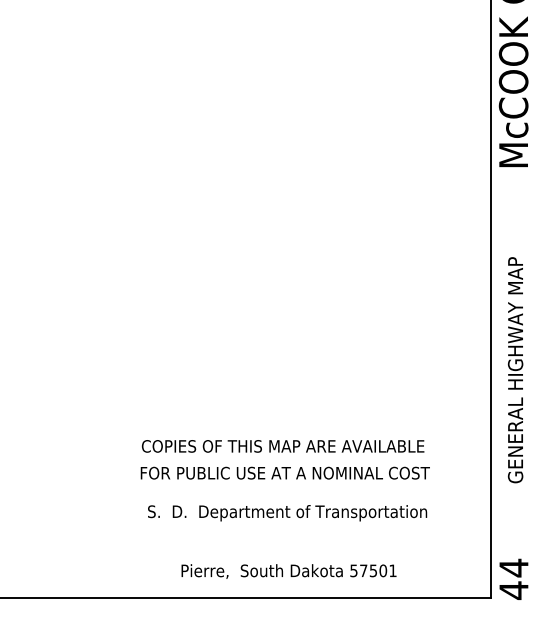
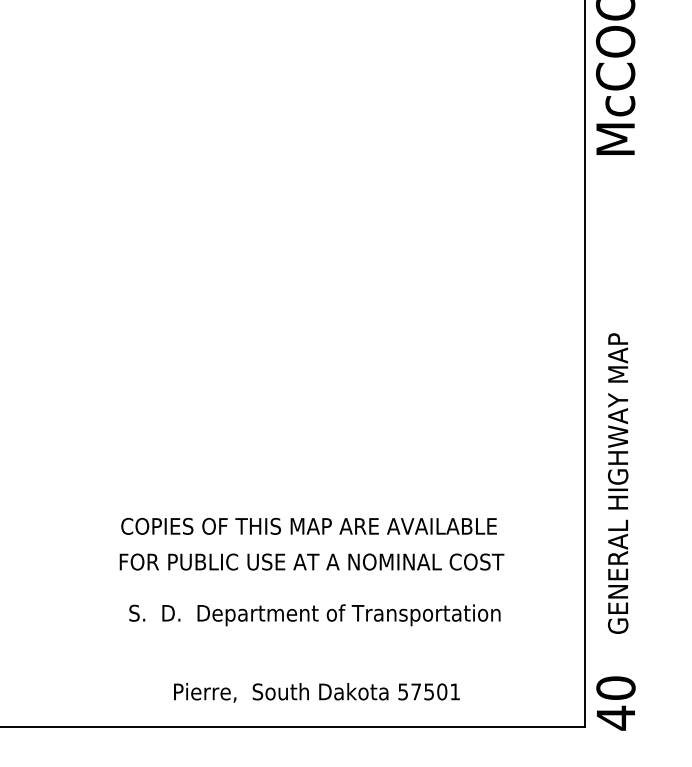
text: (515, 370) -> (618, 483), moved
text: (513, 567) -> (615, 687), 44 -> 40

